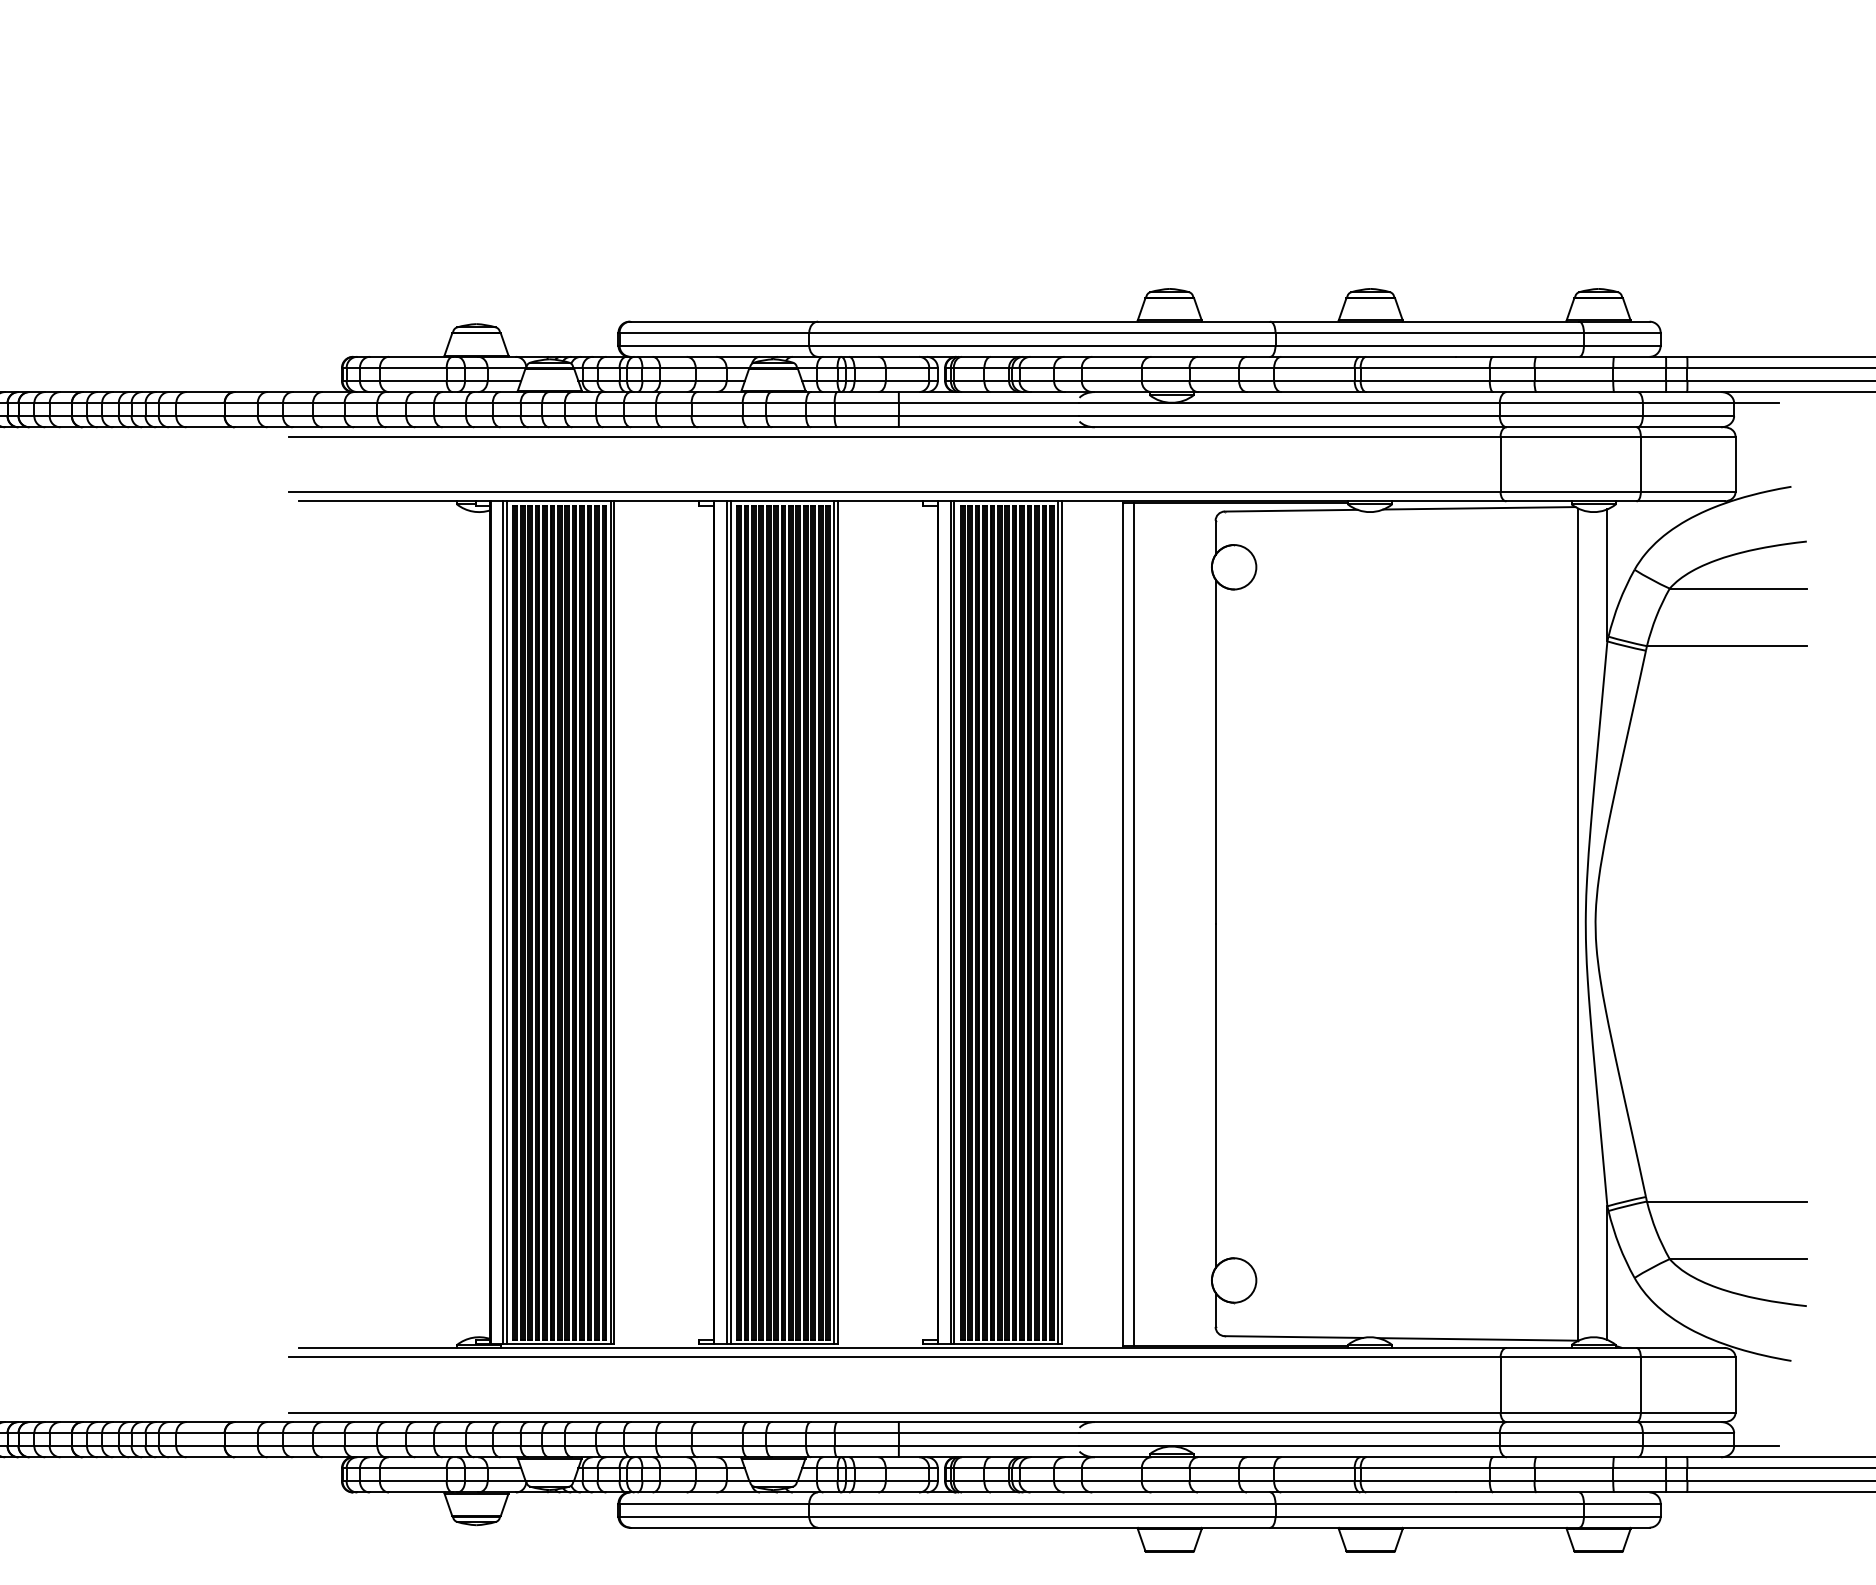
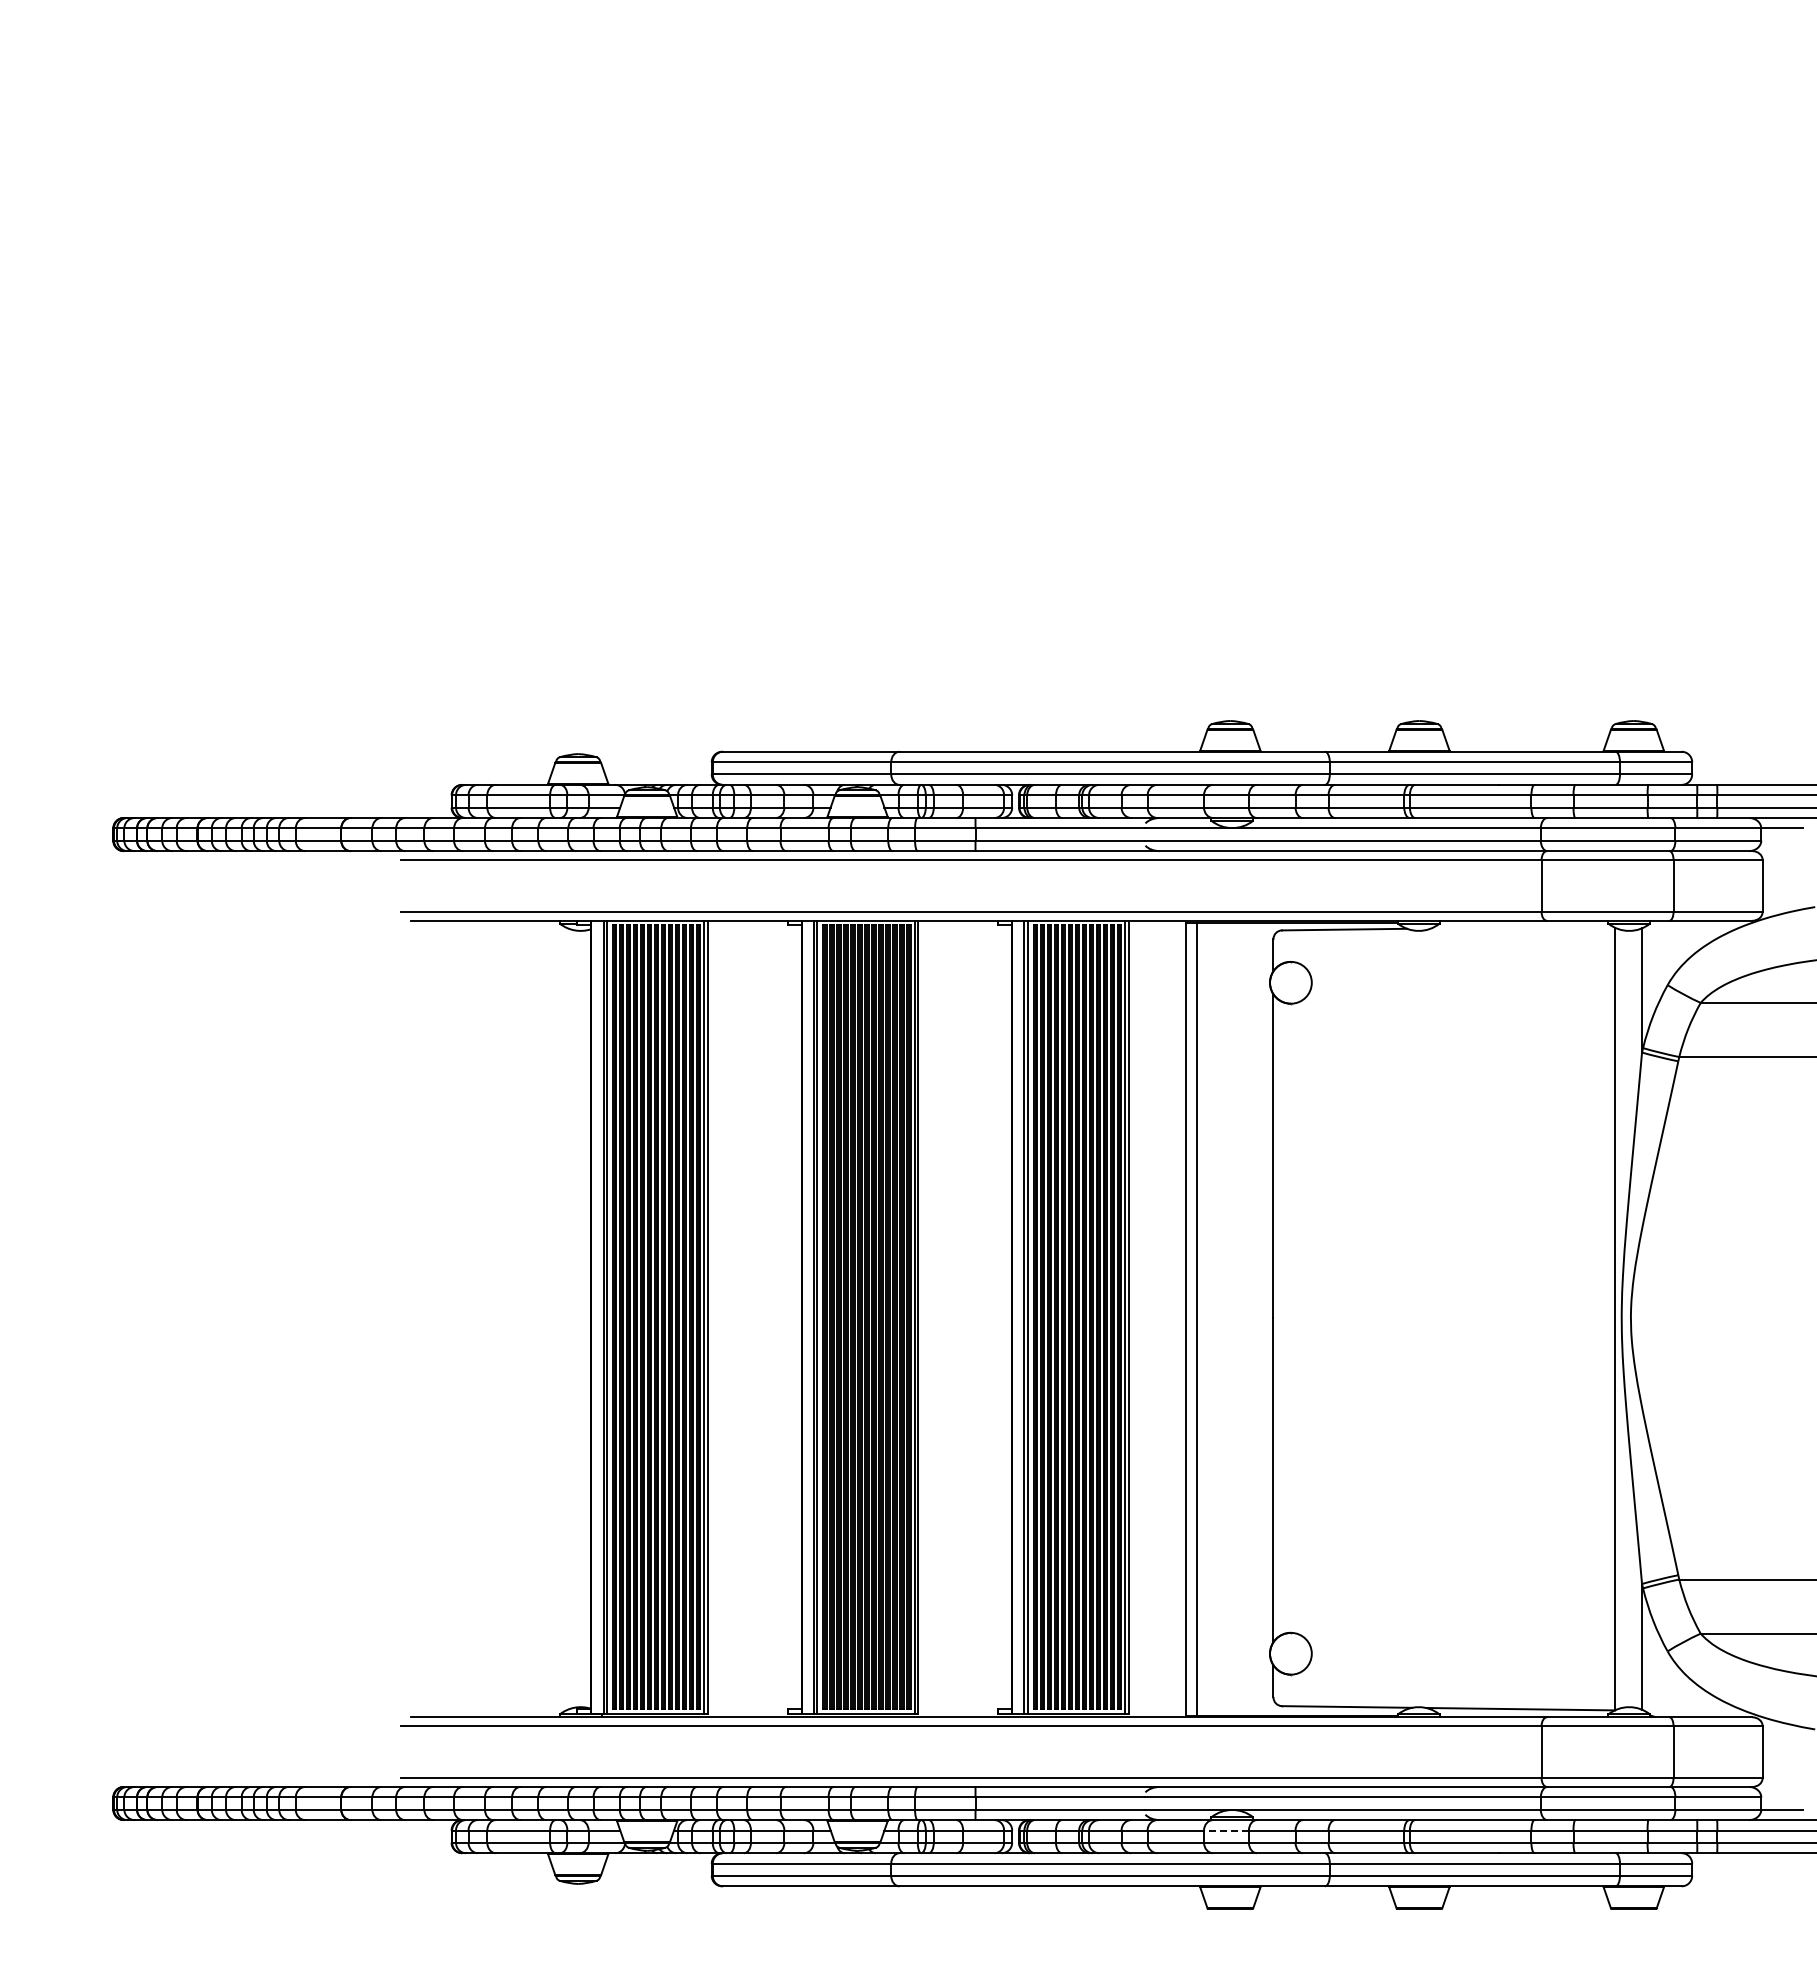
line: (1479, 508) -> (1521, 927), removed
line: (1164, 1468) -> (1225, 1830), solid -> dashed

